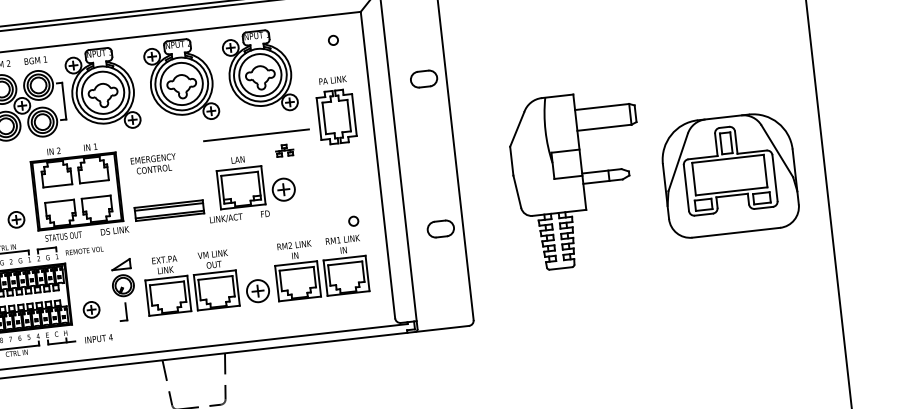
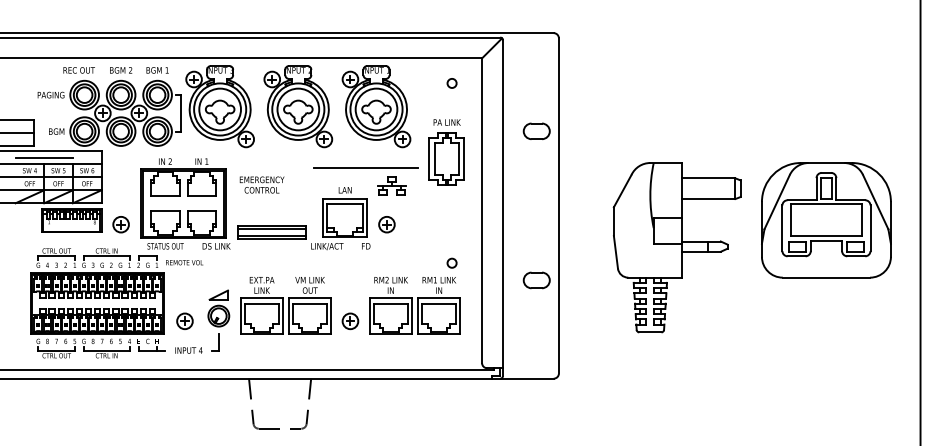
part: (284, 149) -> (391, 185), size x1.67
part: (729, 175) -> (826, 220), moved
part: (283, 189) -> (386, 224), size x0.71
part: (123, 290) -> (218, 320), moved
part: (258, 291) -> (350, 321), size x0.71

